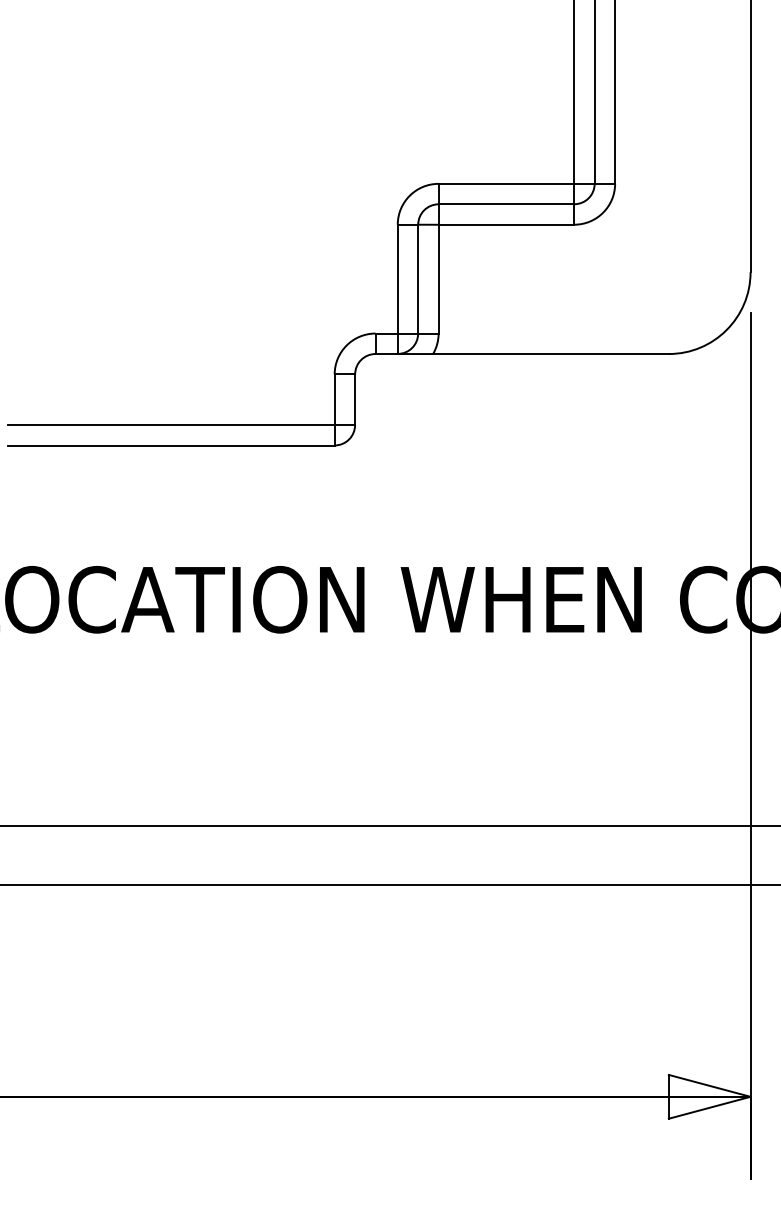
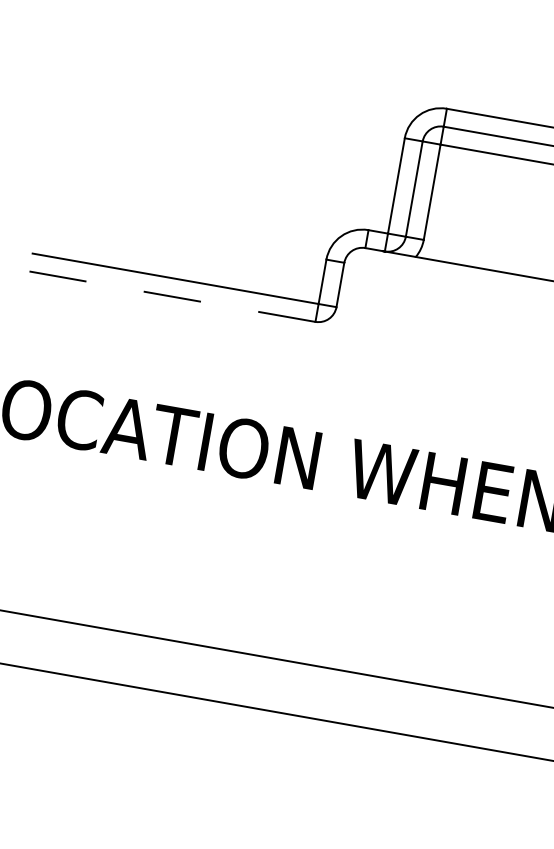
line: (170, 445) -> (171, 296), solid -> dashed

